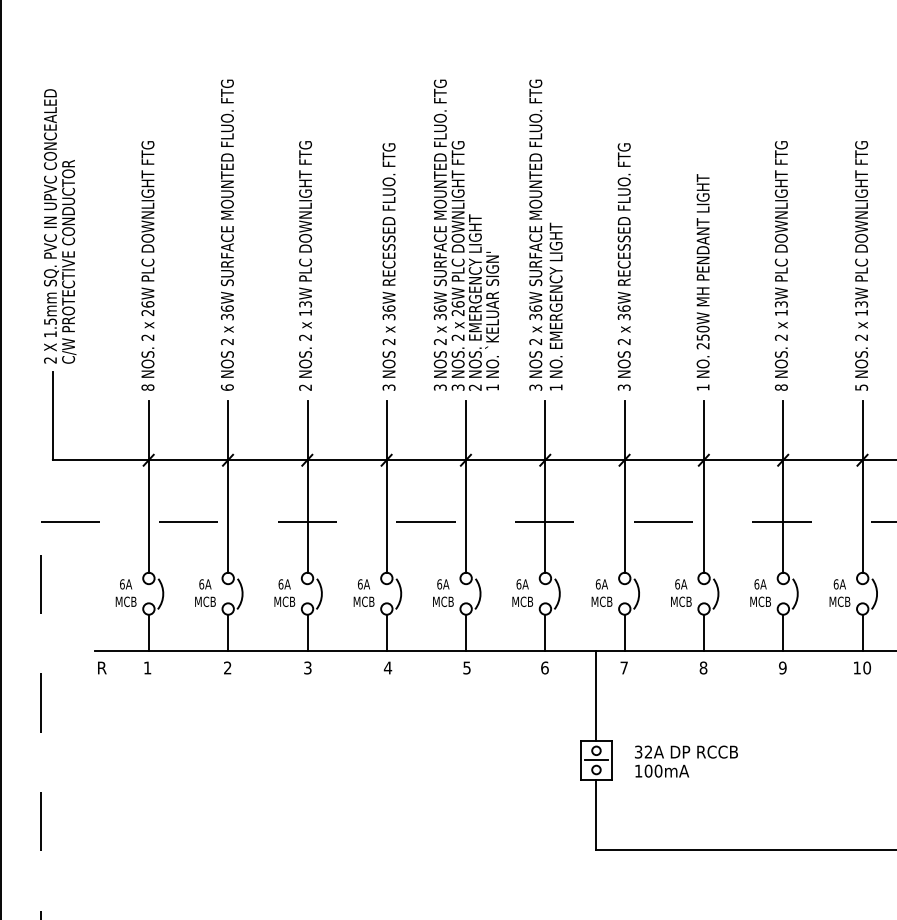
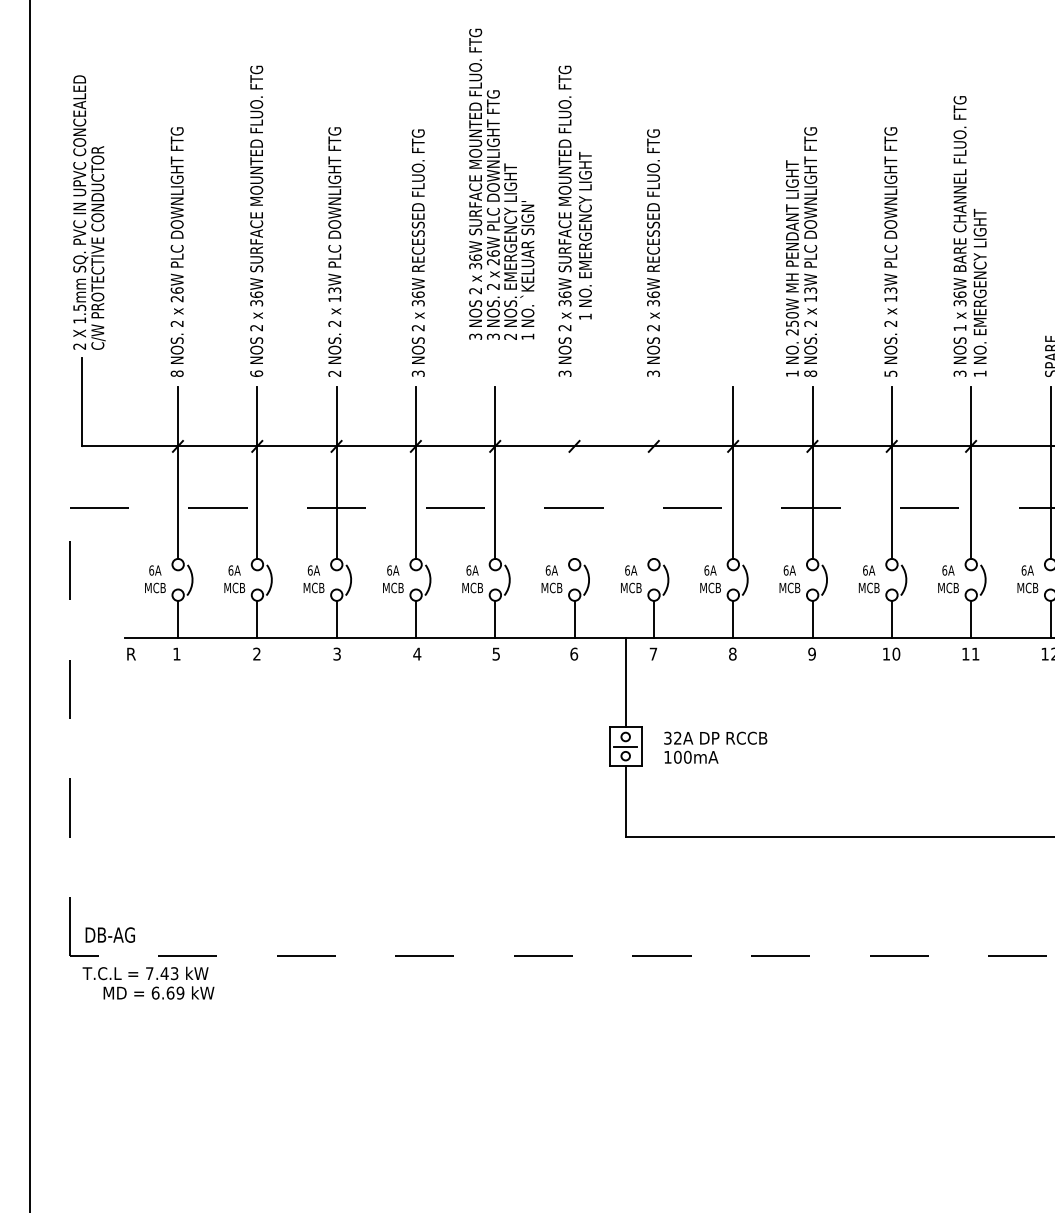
text: (466, 234) -> (501, 183), moved
text: (702, 282) -> (791, 268), moved
text: (556, 306) -> (585, 235), moved
line: (545, 486) -> (574, 472), removed
line: (625, 486) -> (654, 472), removed

